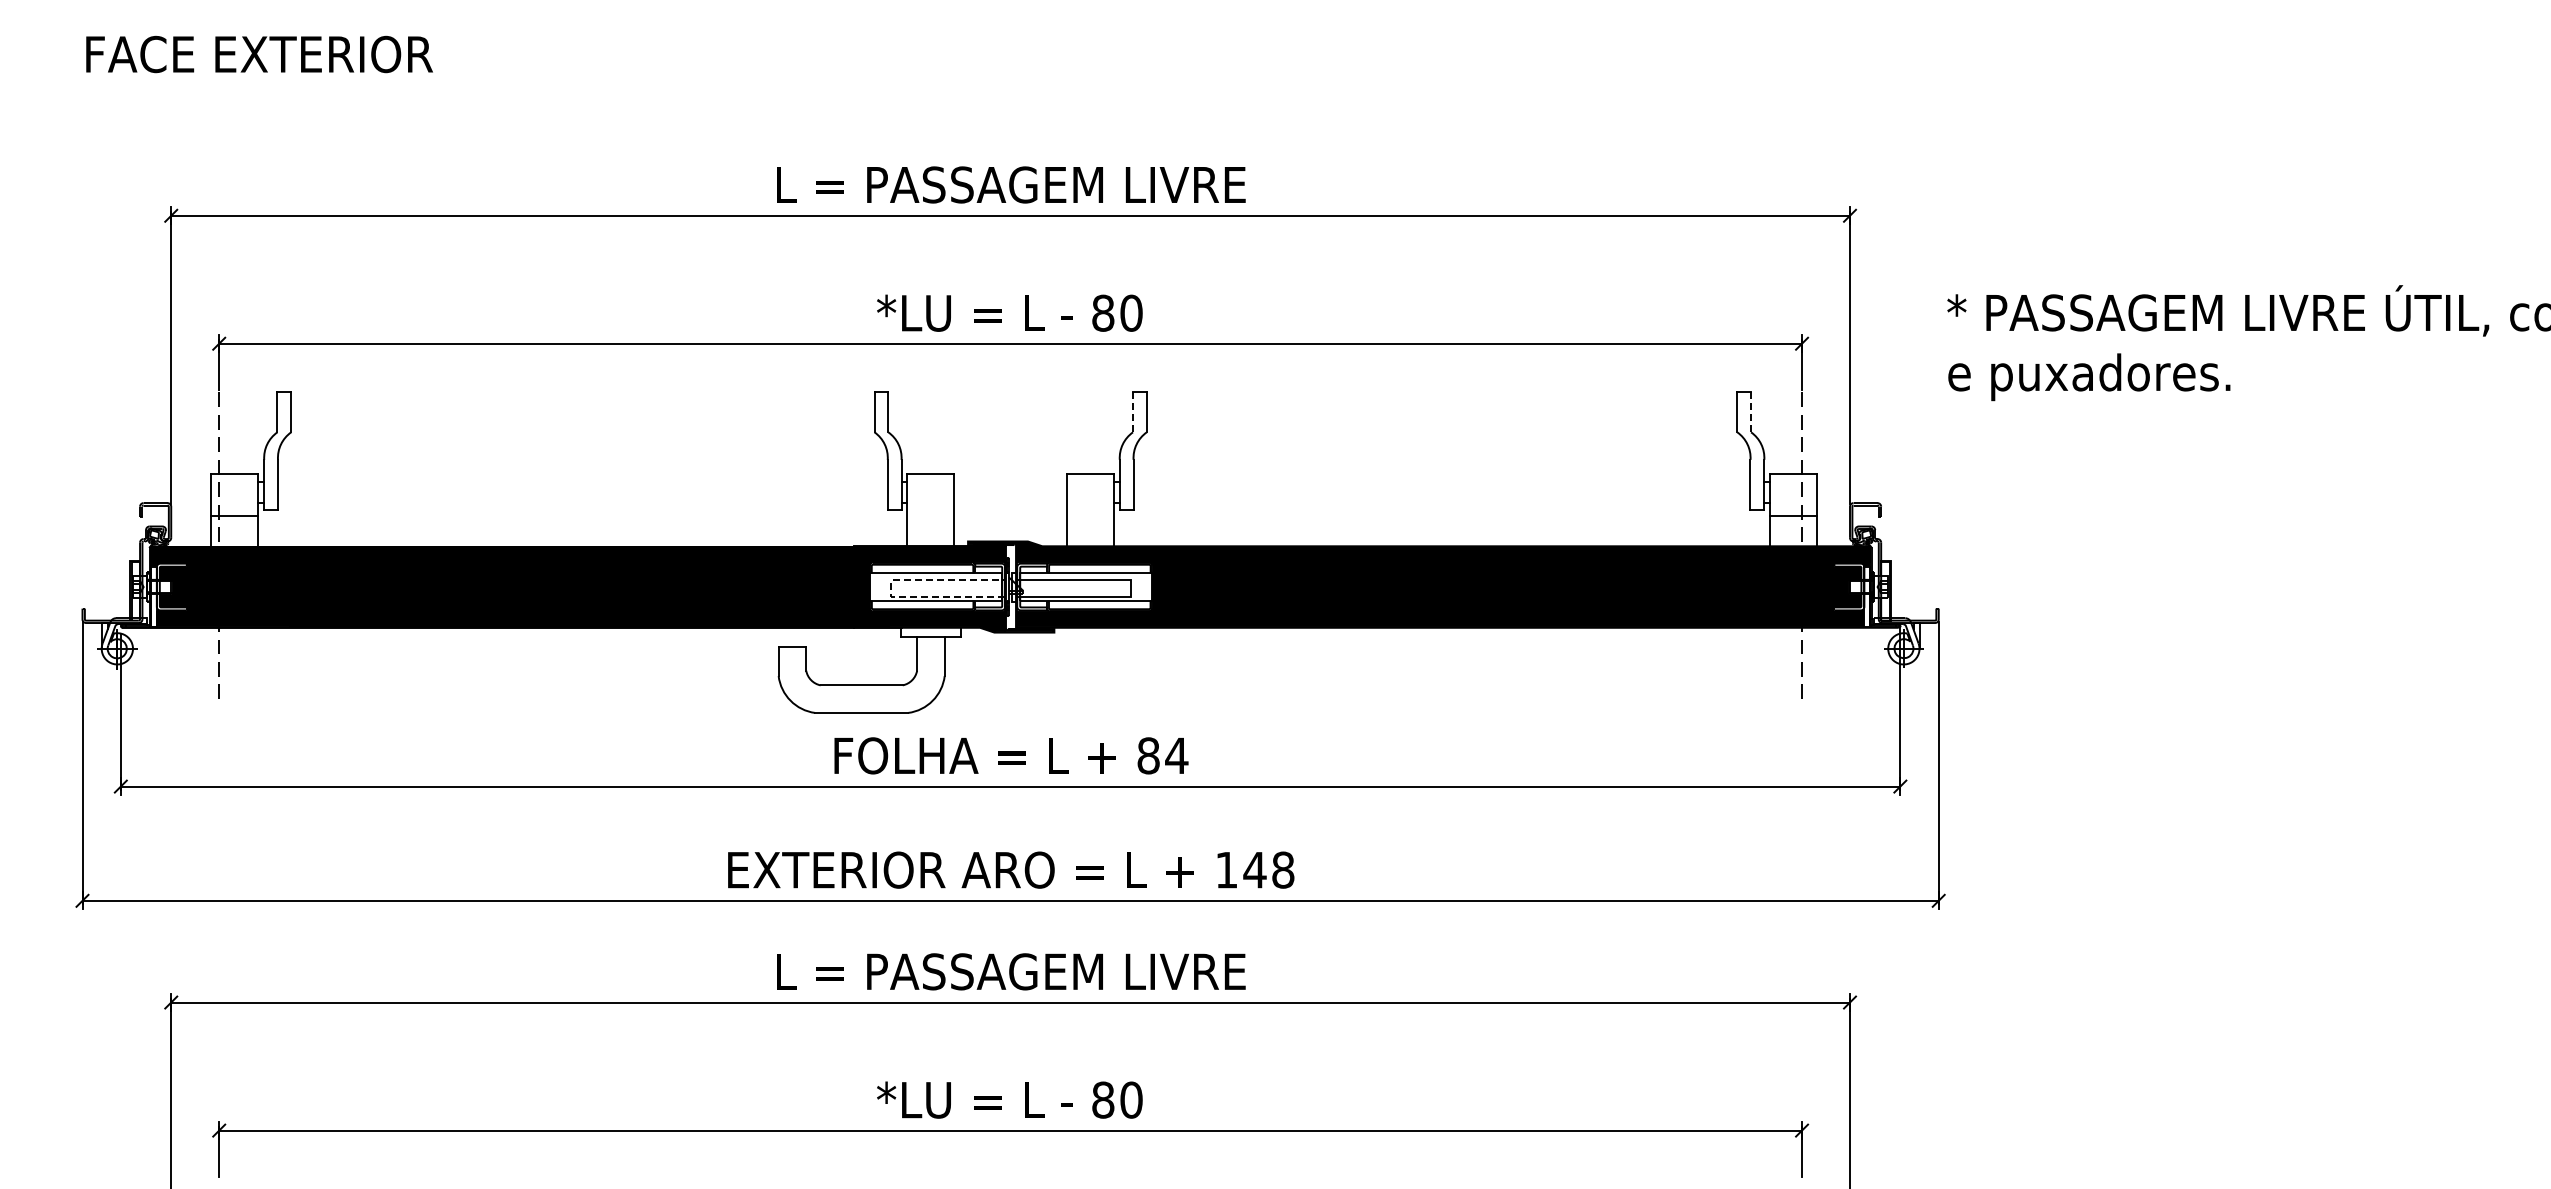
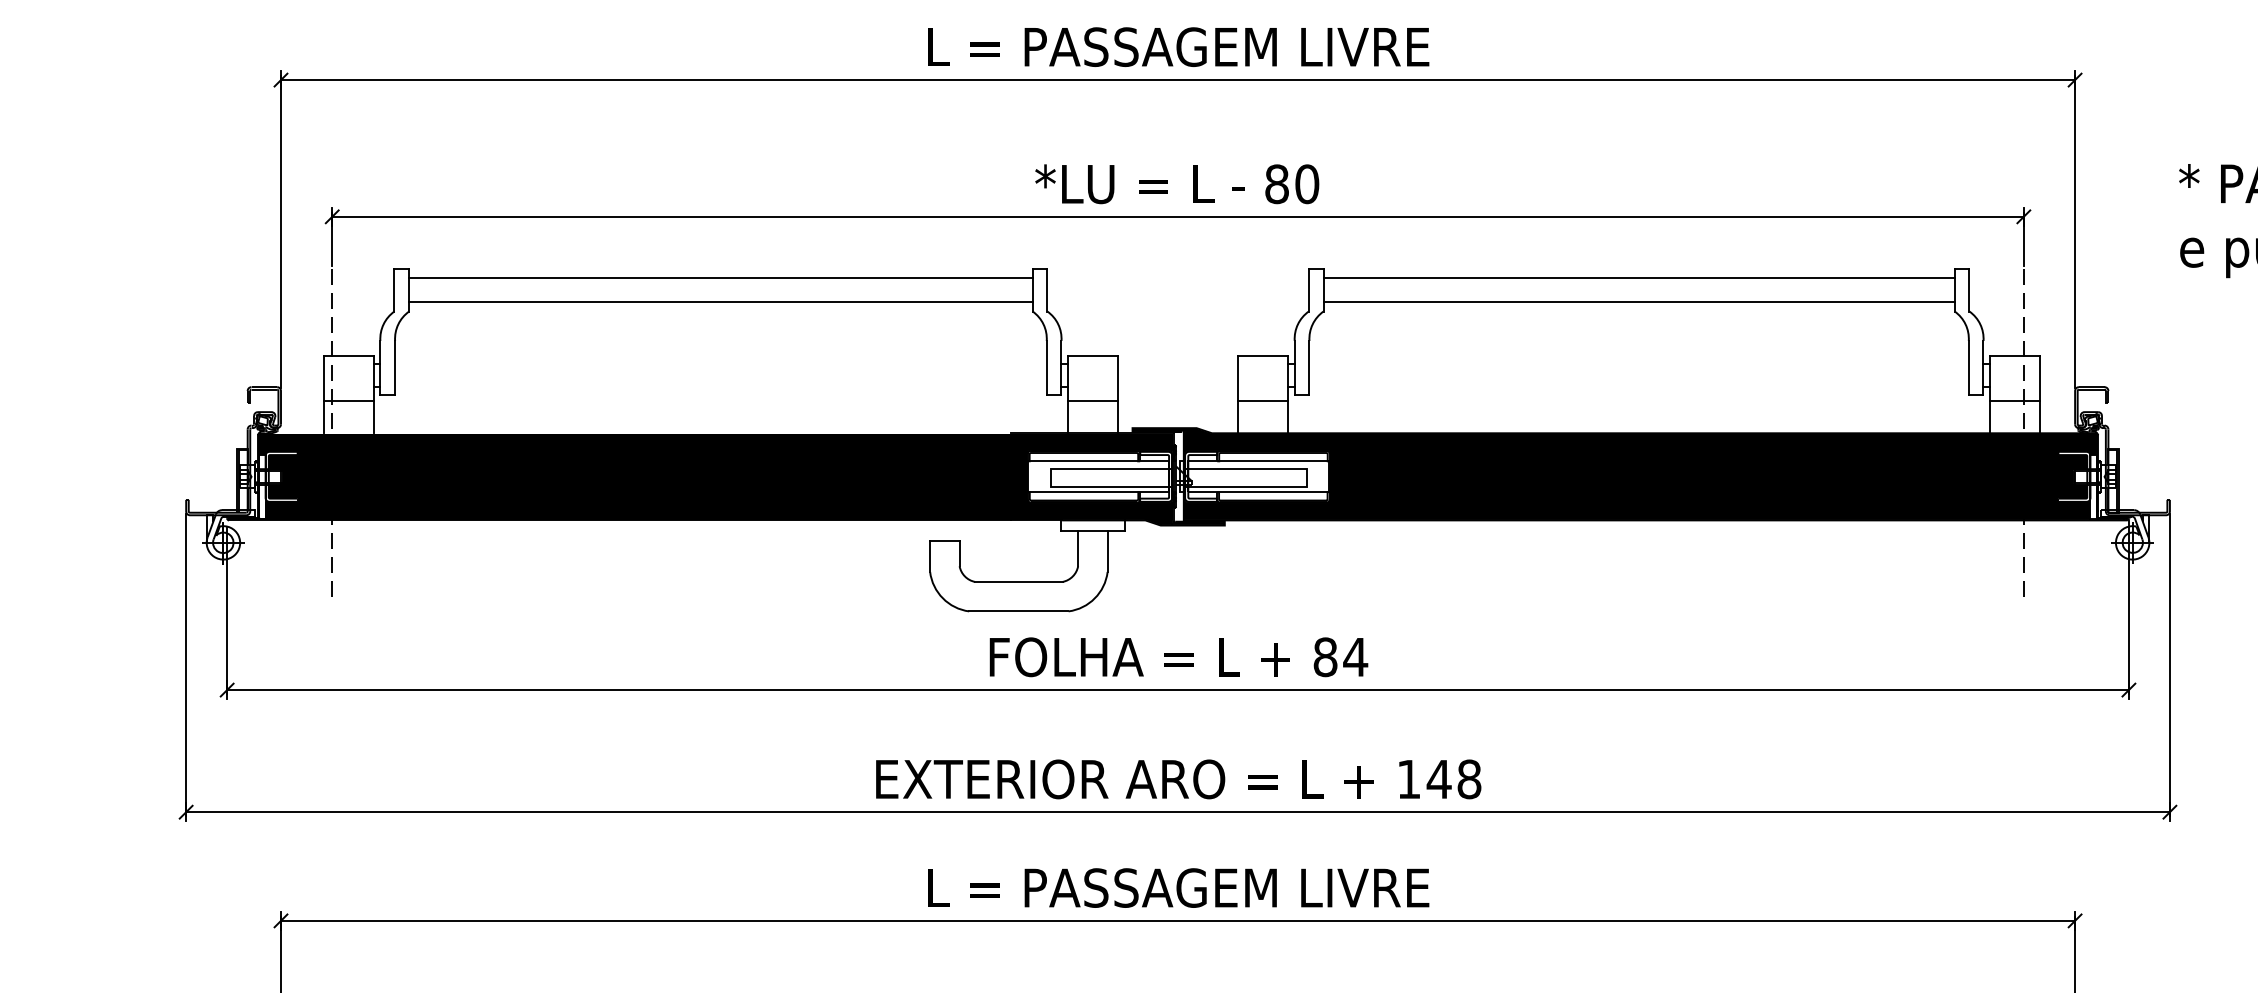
line: (582, 400) -> (720, 277), added
line: (1441, 400) -> (1638, 277), added
line: (1132, 412) -> (1308, 290), dashed -> solid
line: (1751, 412) -> (1969, 290), dashed -> solid
line: (582, 423) -> (720, 302), added
line: (1441, 423) -> (1638, 302), added
line: (930, 516) -> (1092, 401), added
line: (1089, 516) -> (1262, 401), added
line: (891, 587) -> (1050, 477), dashed -> solid

